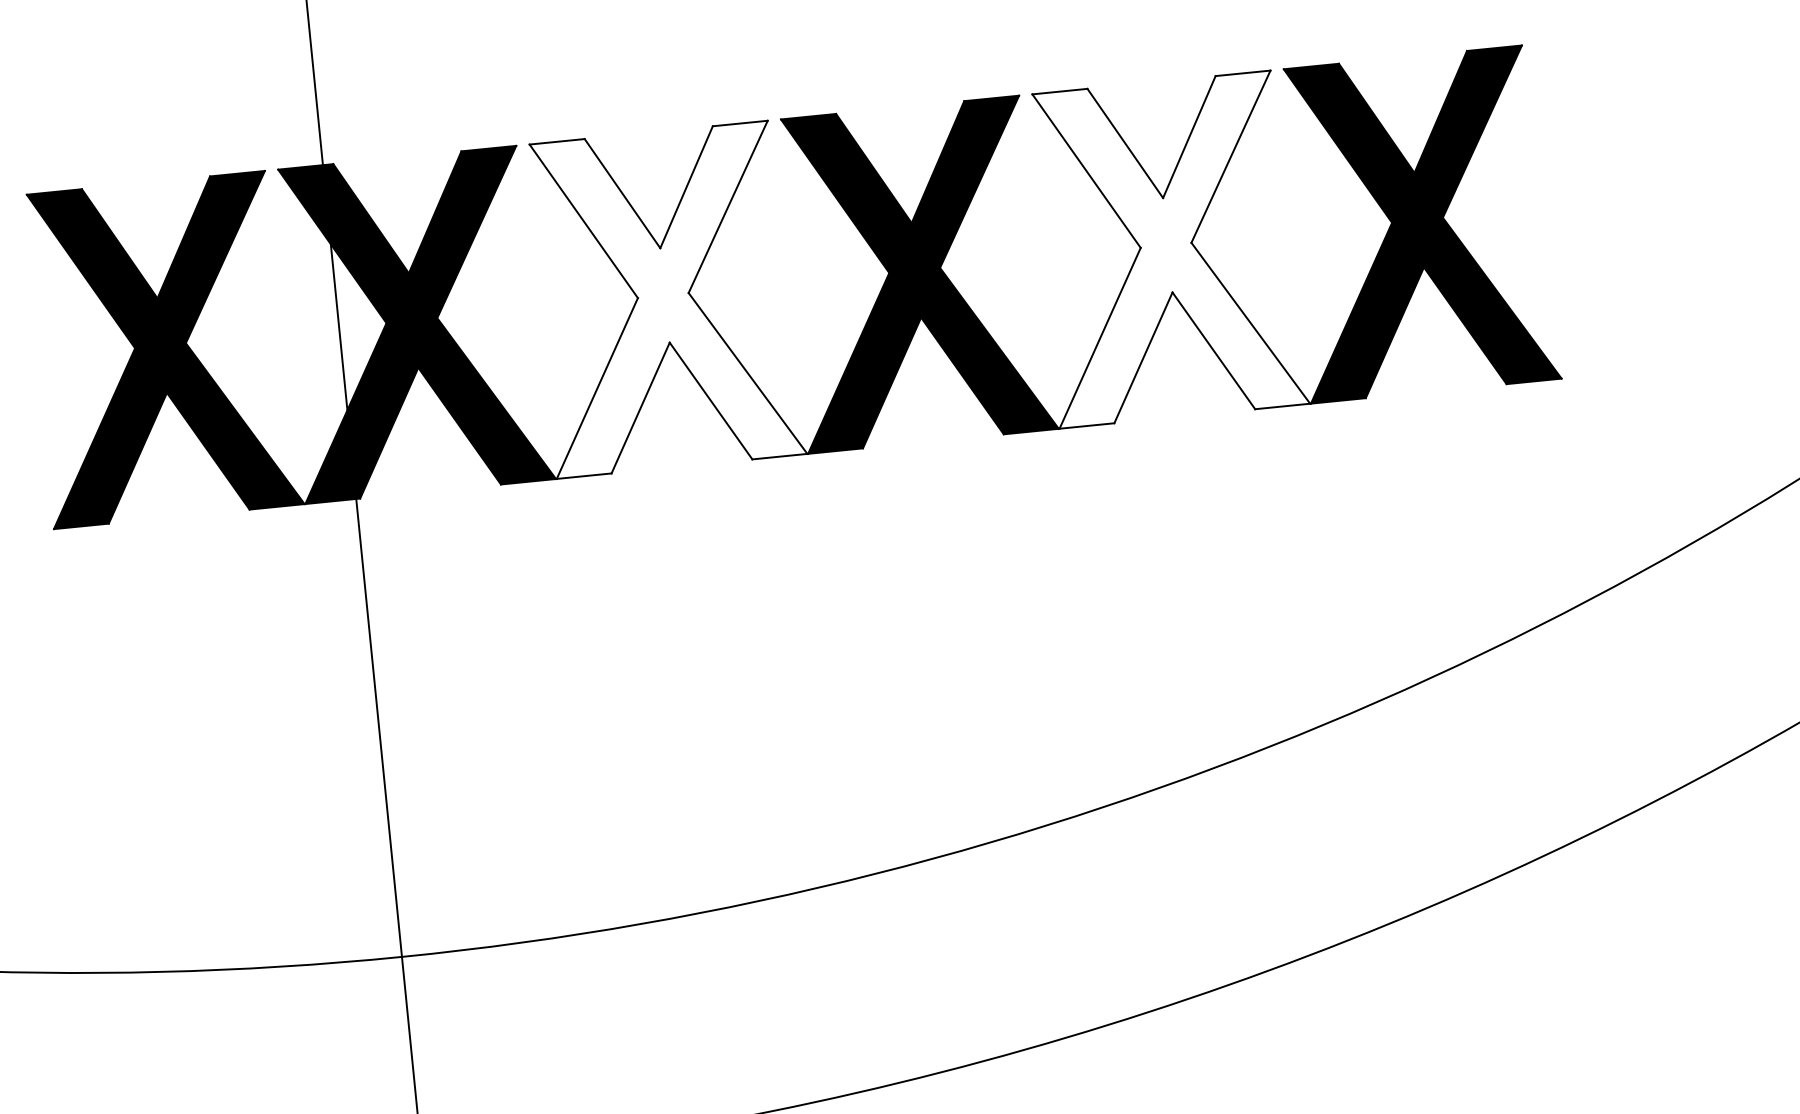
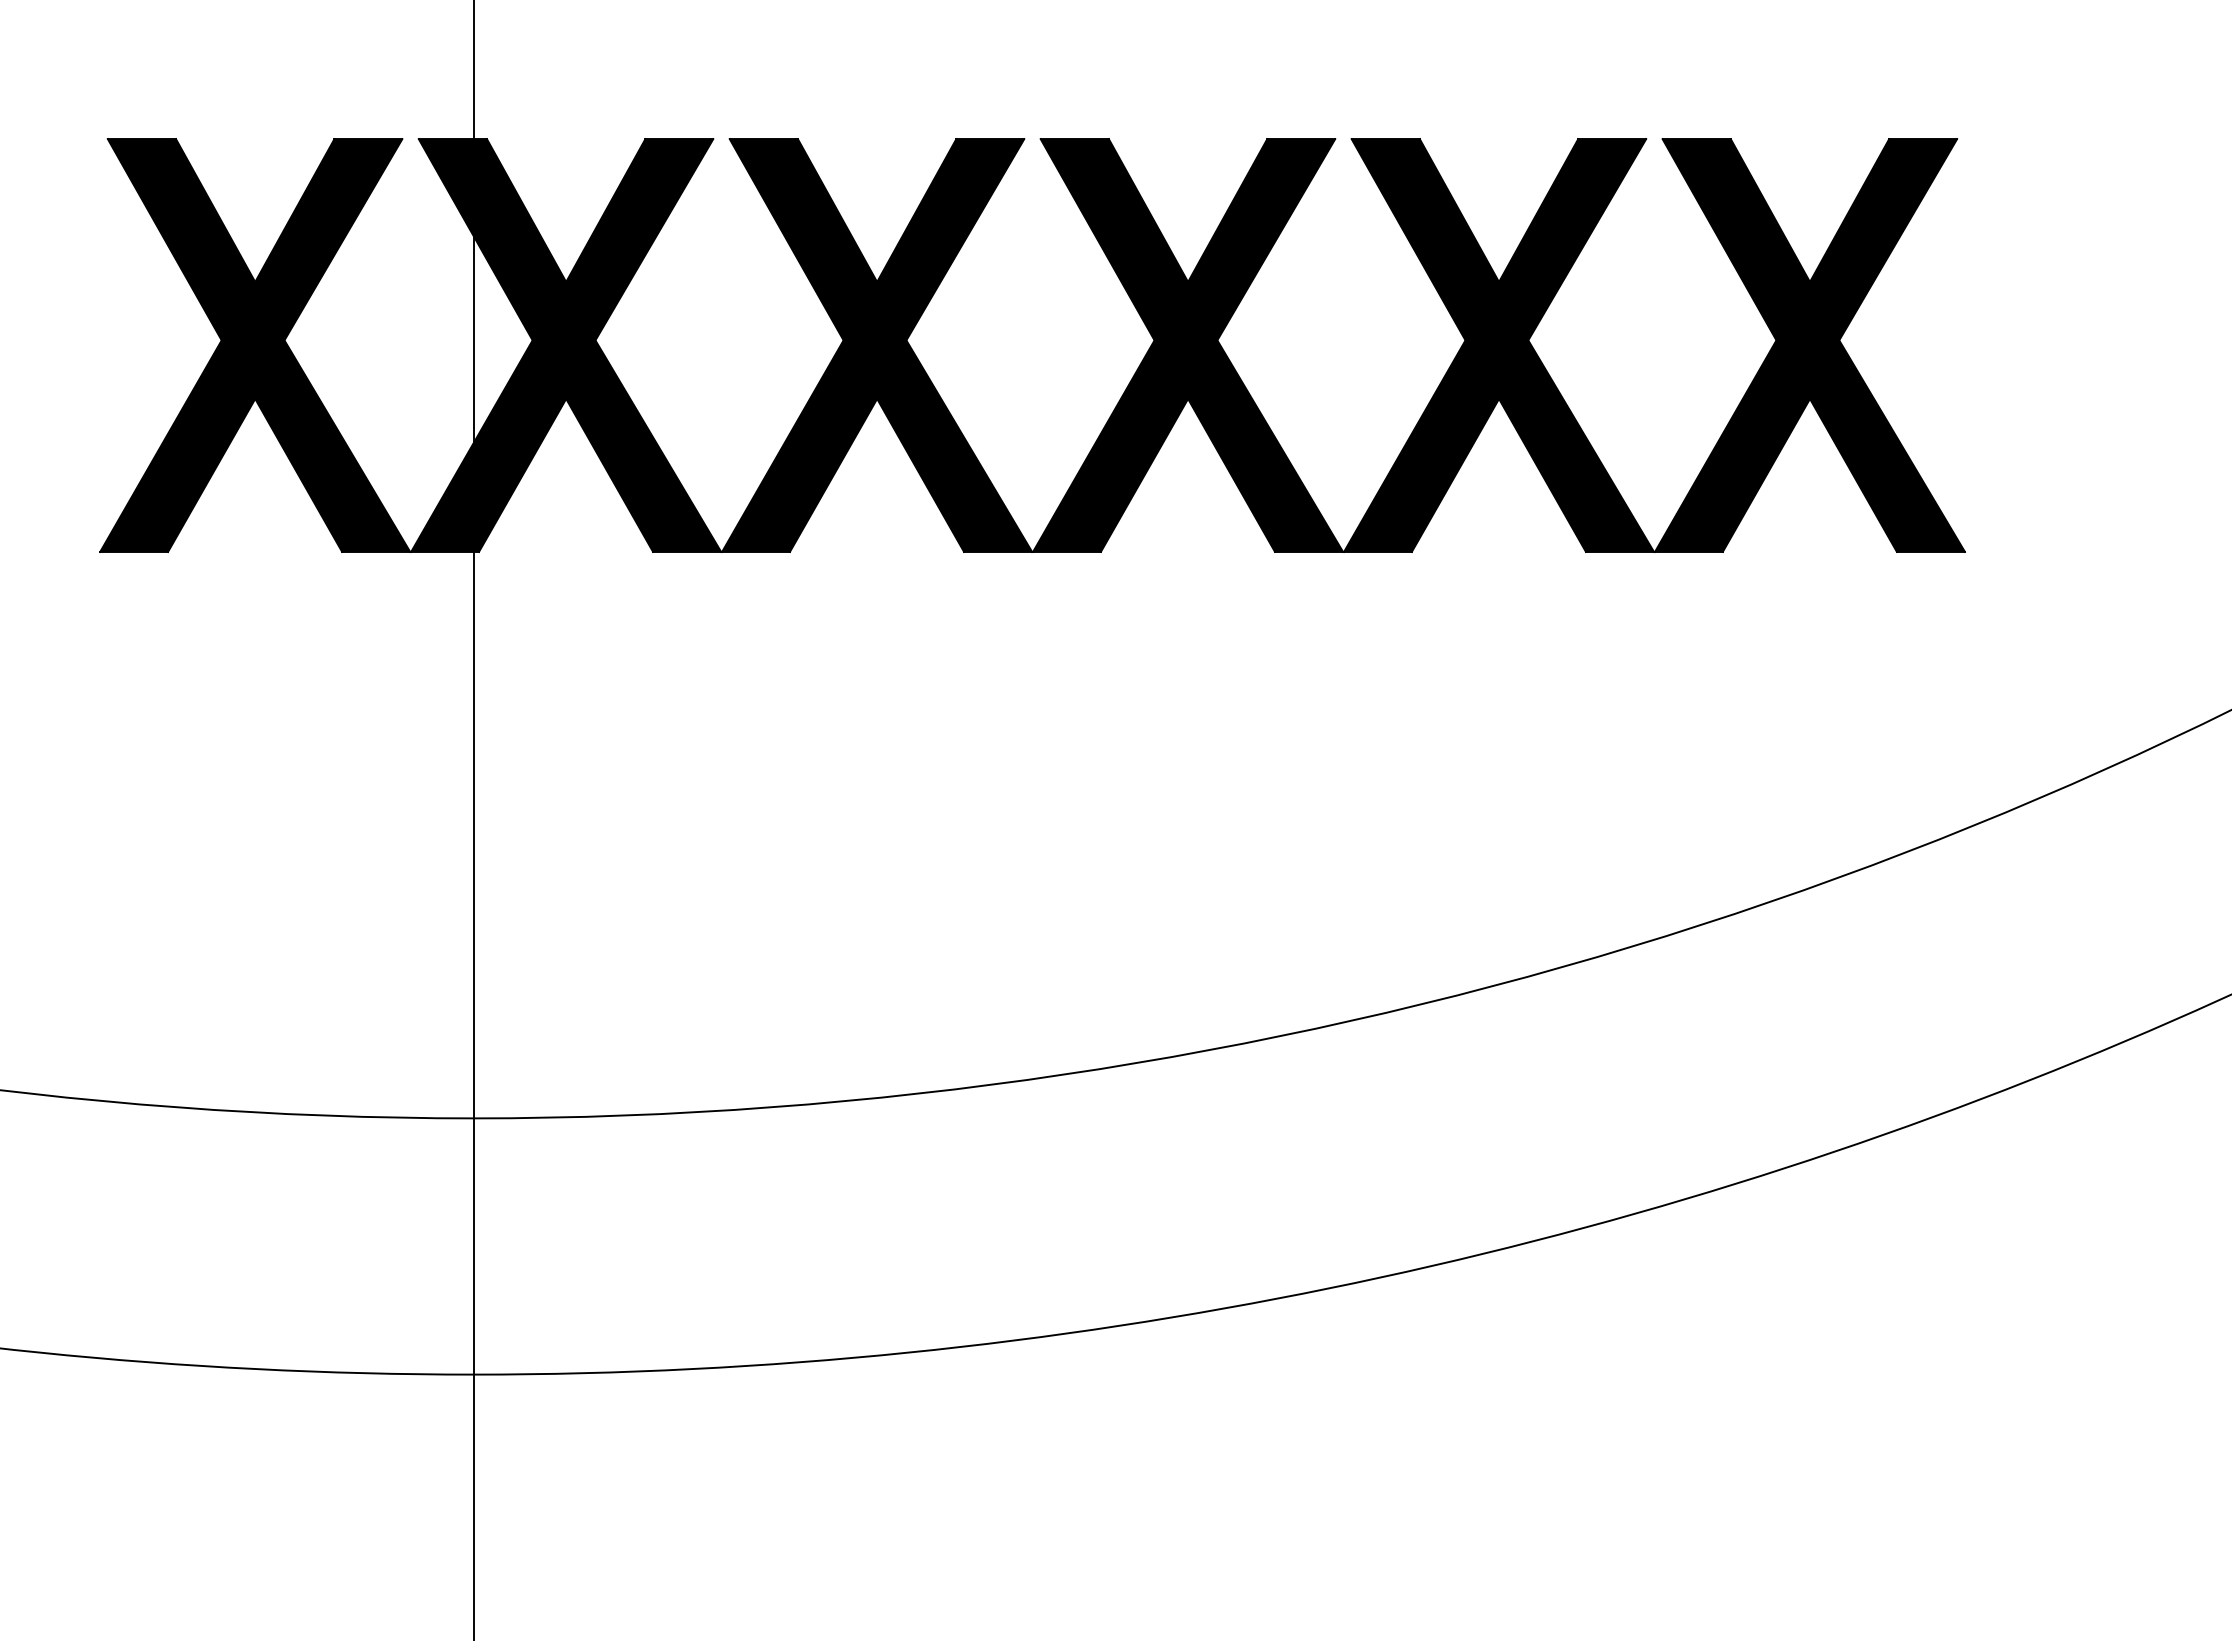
fill: (1168, 249) -> (1499, 345), added
fill: (665, 299) -> (877, 345), added

